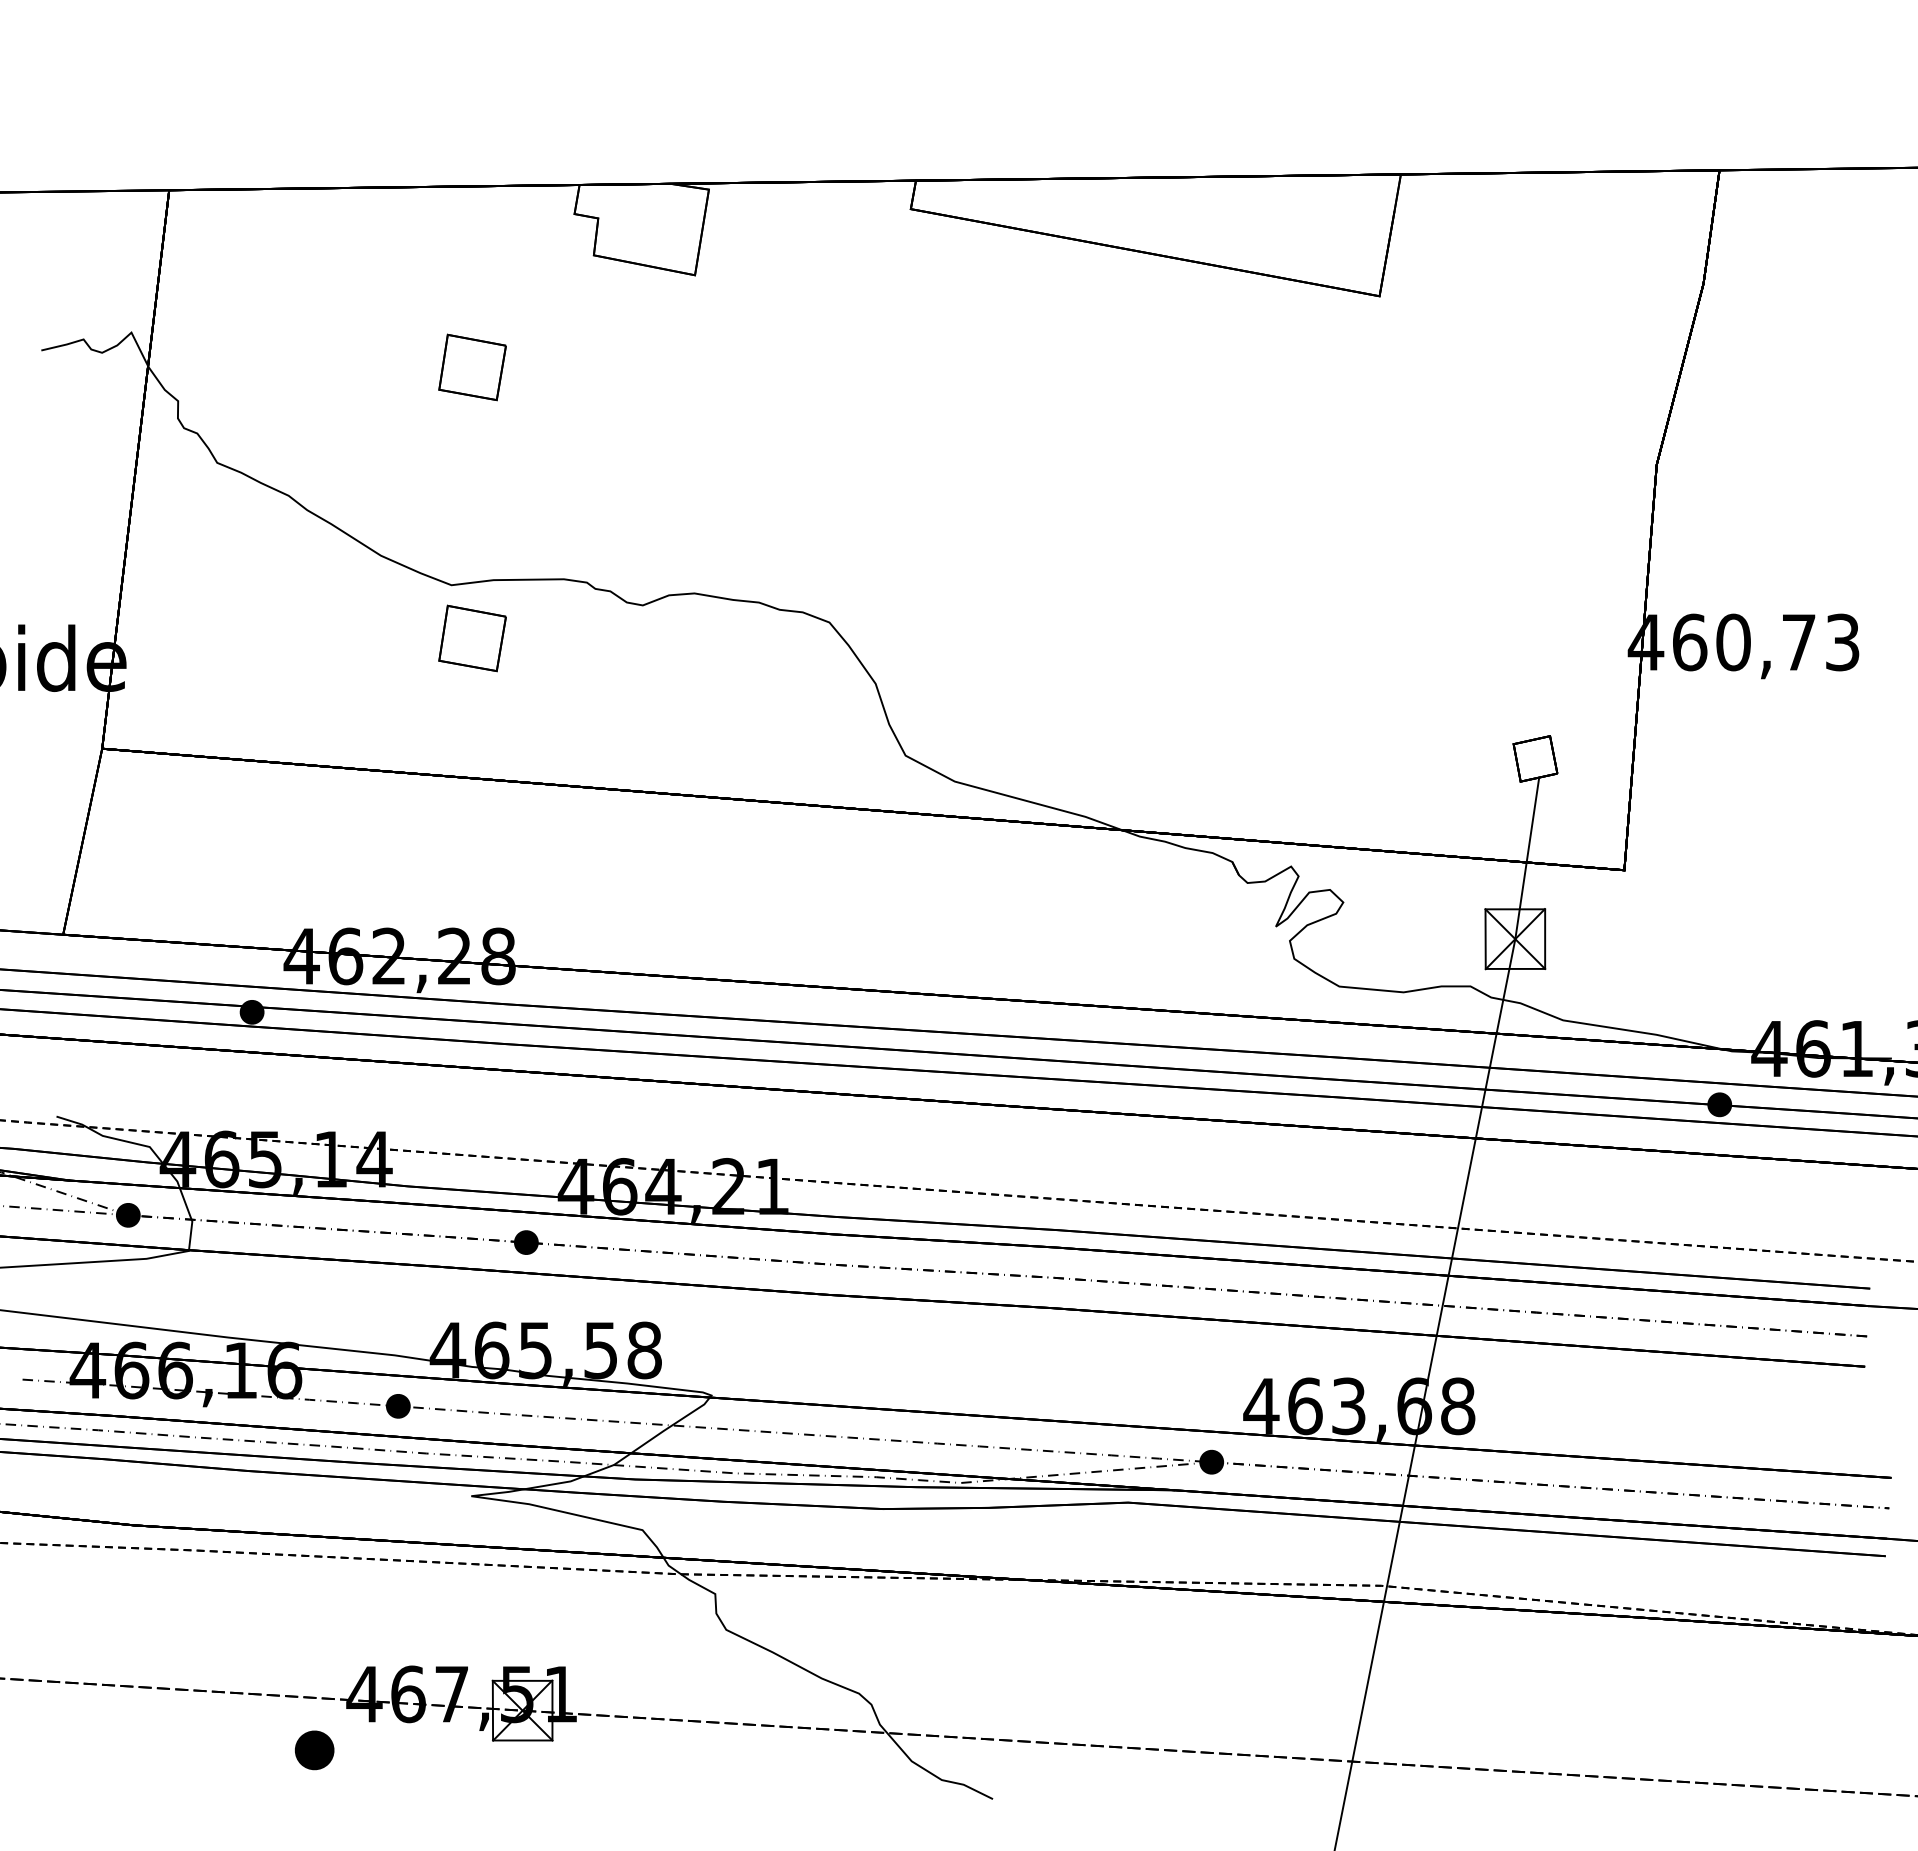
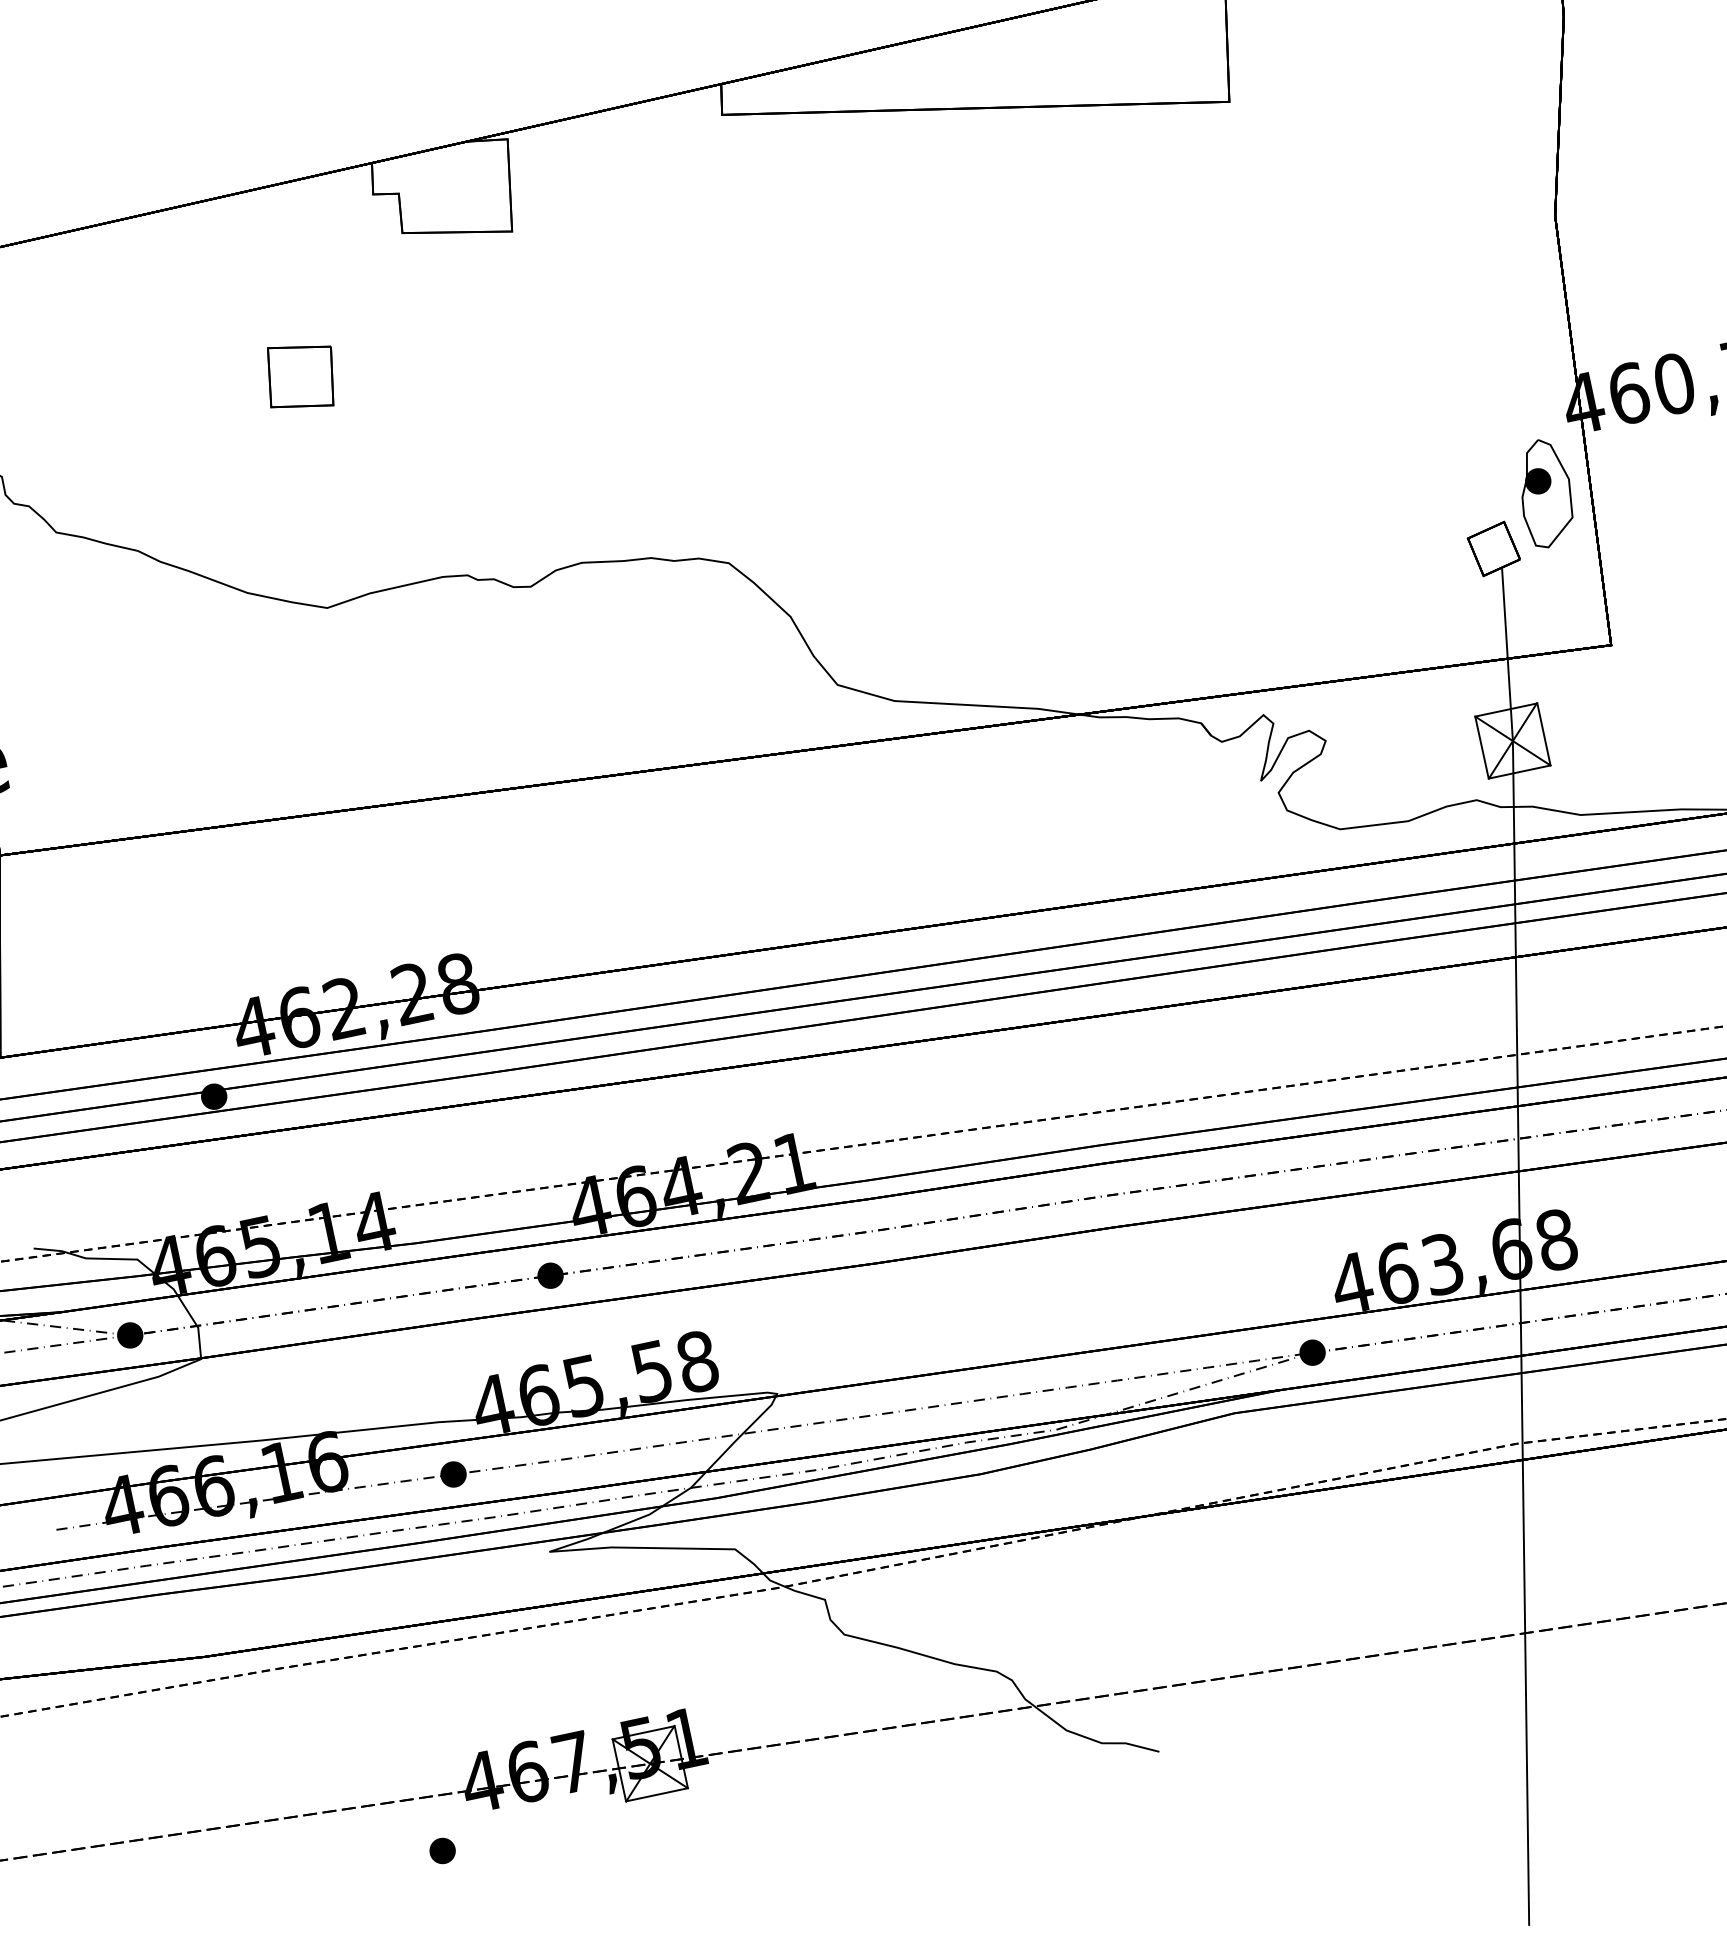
part: (472, 638) -> (360, 658), removed
part: (1593, 717) -> (1545, 493), added
part: (314, 1749) -> (442, 1850), size x0.62

